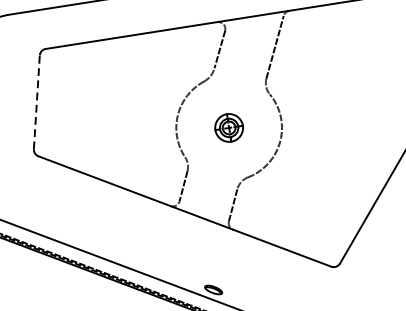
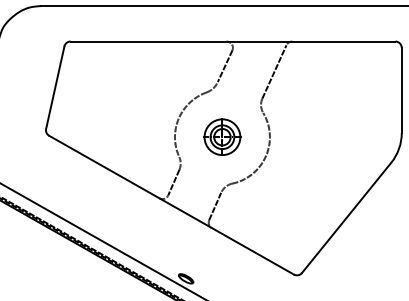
line: (37, 102) -> (55, 87), dashed -> solid
part: (229, 127) -> (222, 136), size x1.43

